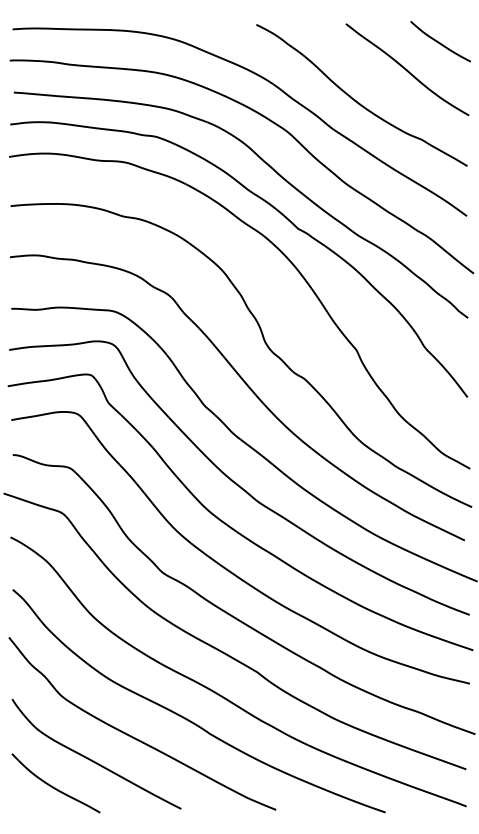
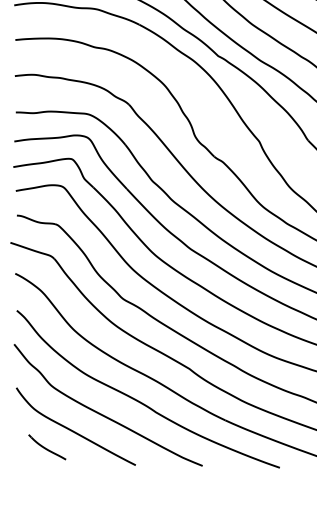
part: (55, 783) -> (47, 447), size x0.6

